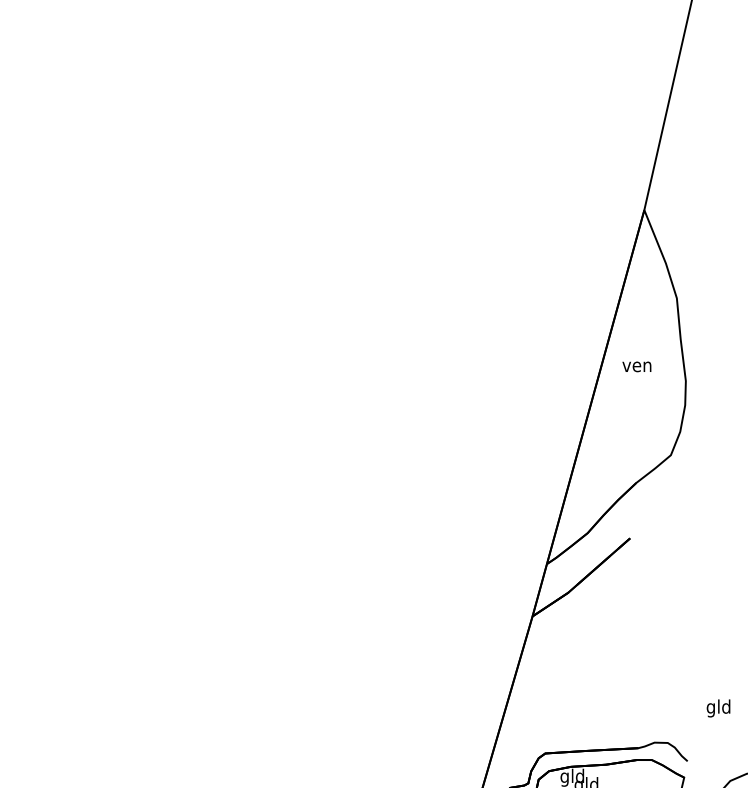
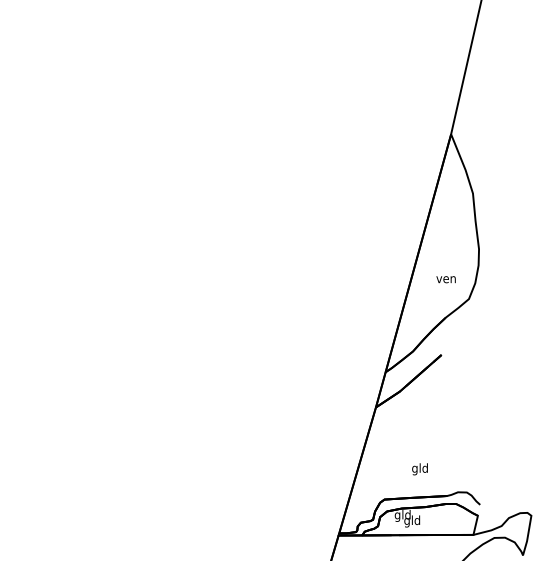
text: (635, 366) -> (445, 279), moved
text: (717, 708) -> (419, 469), moved

